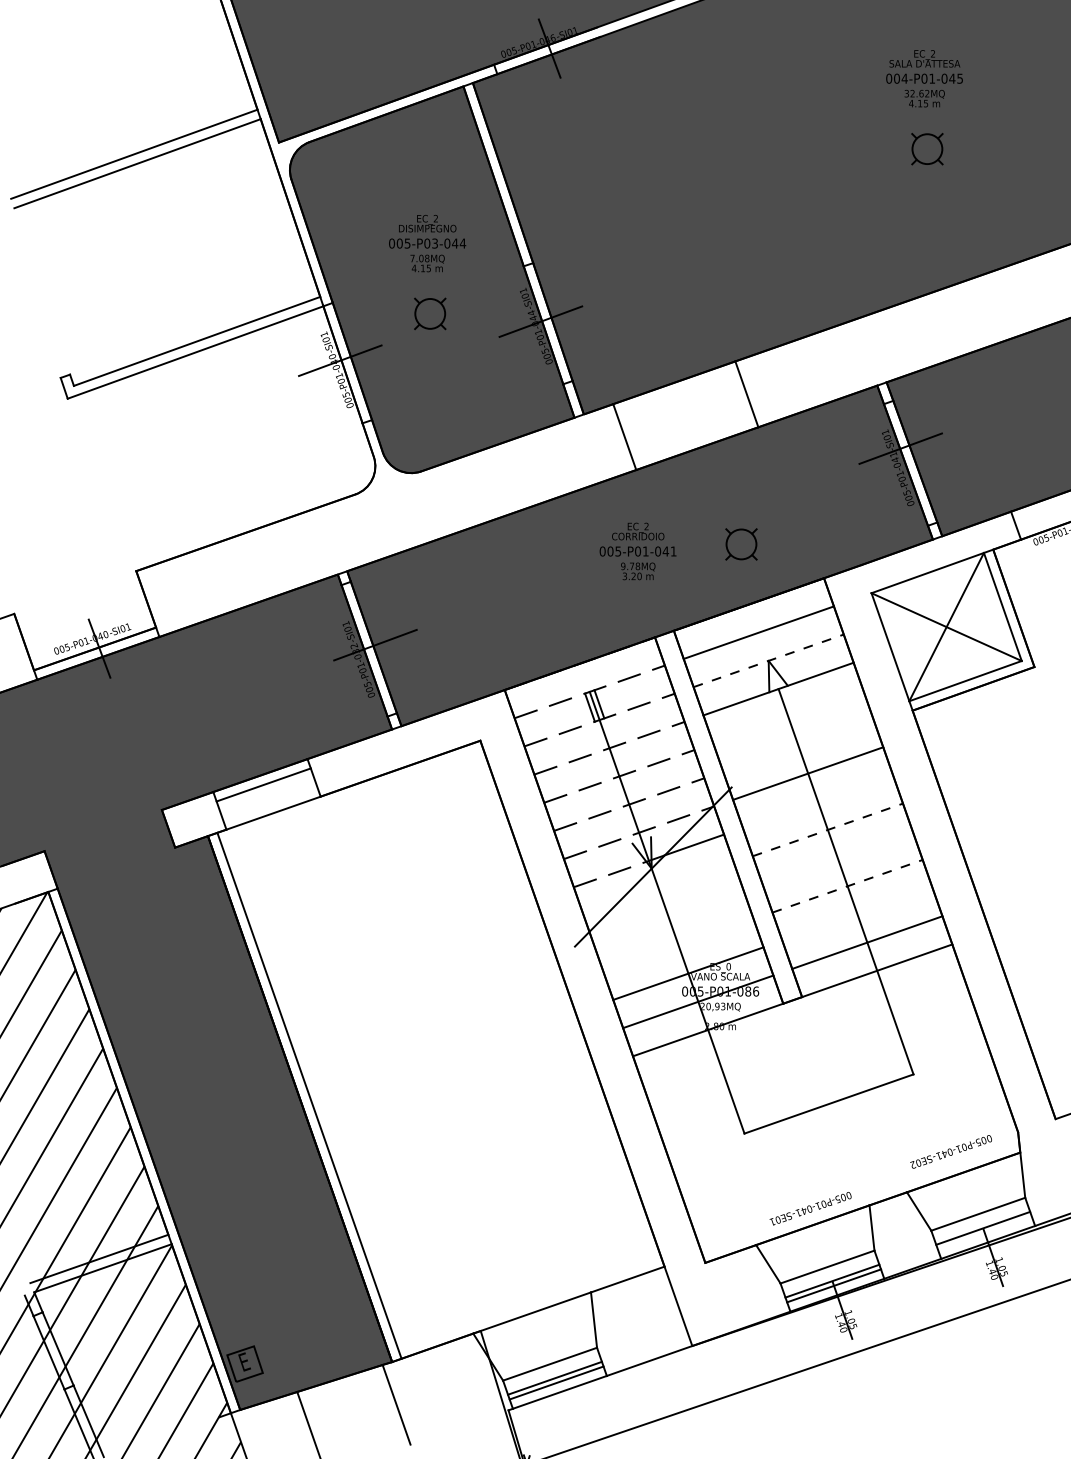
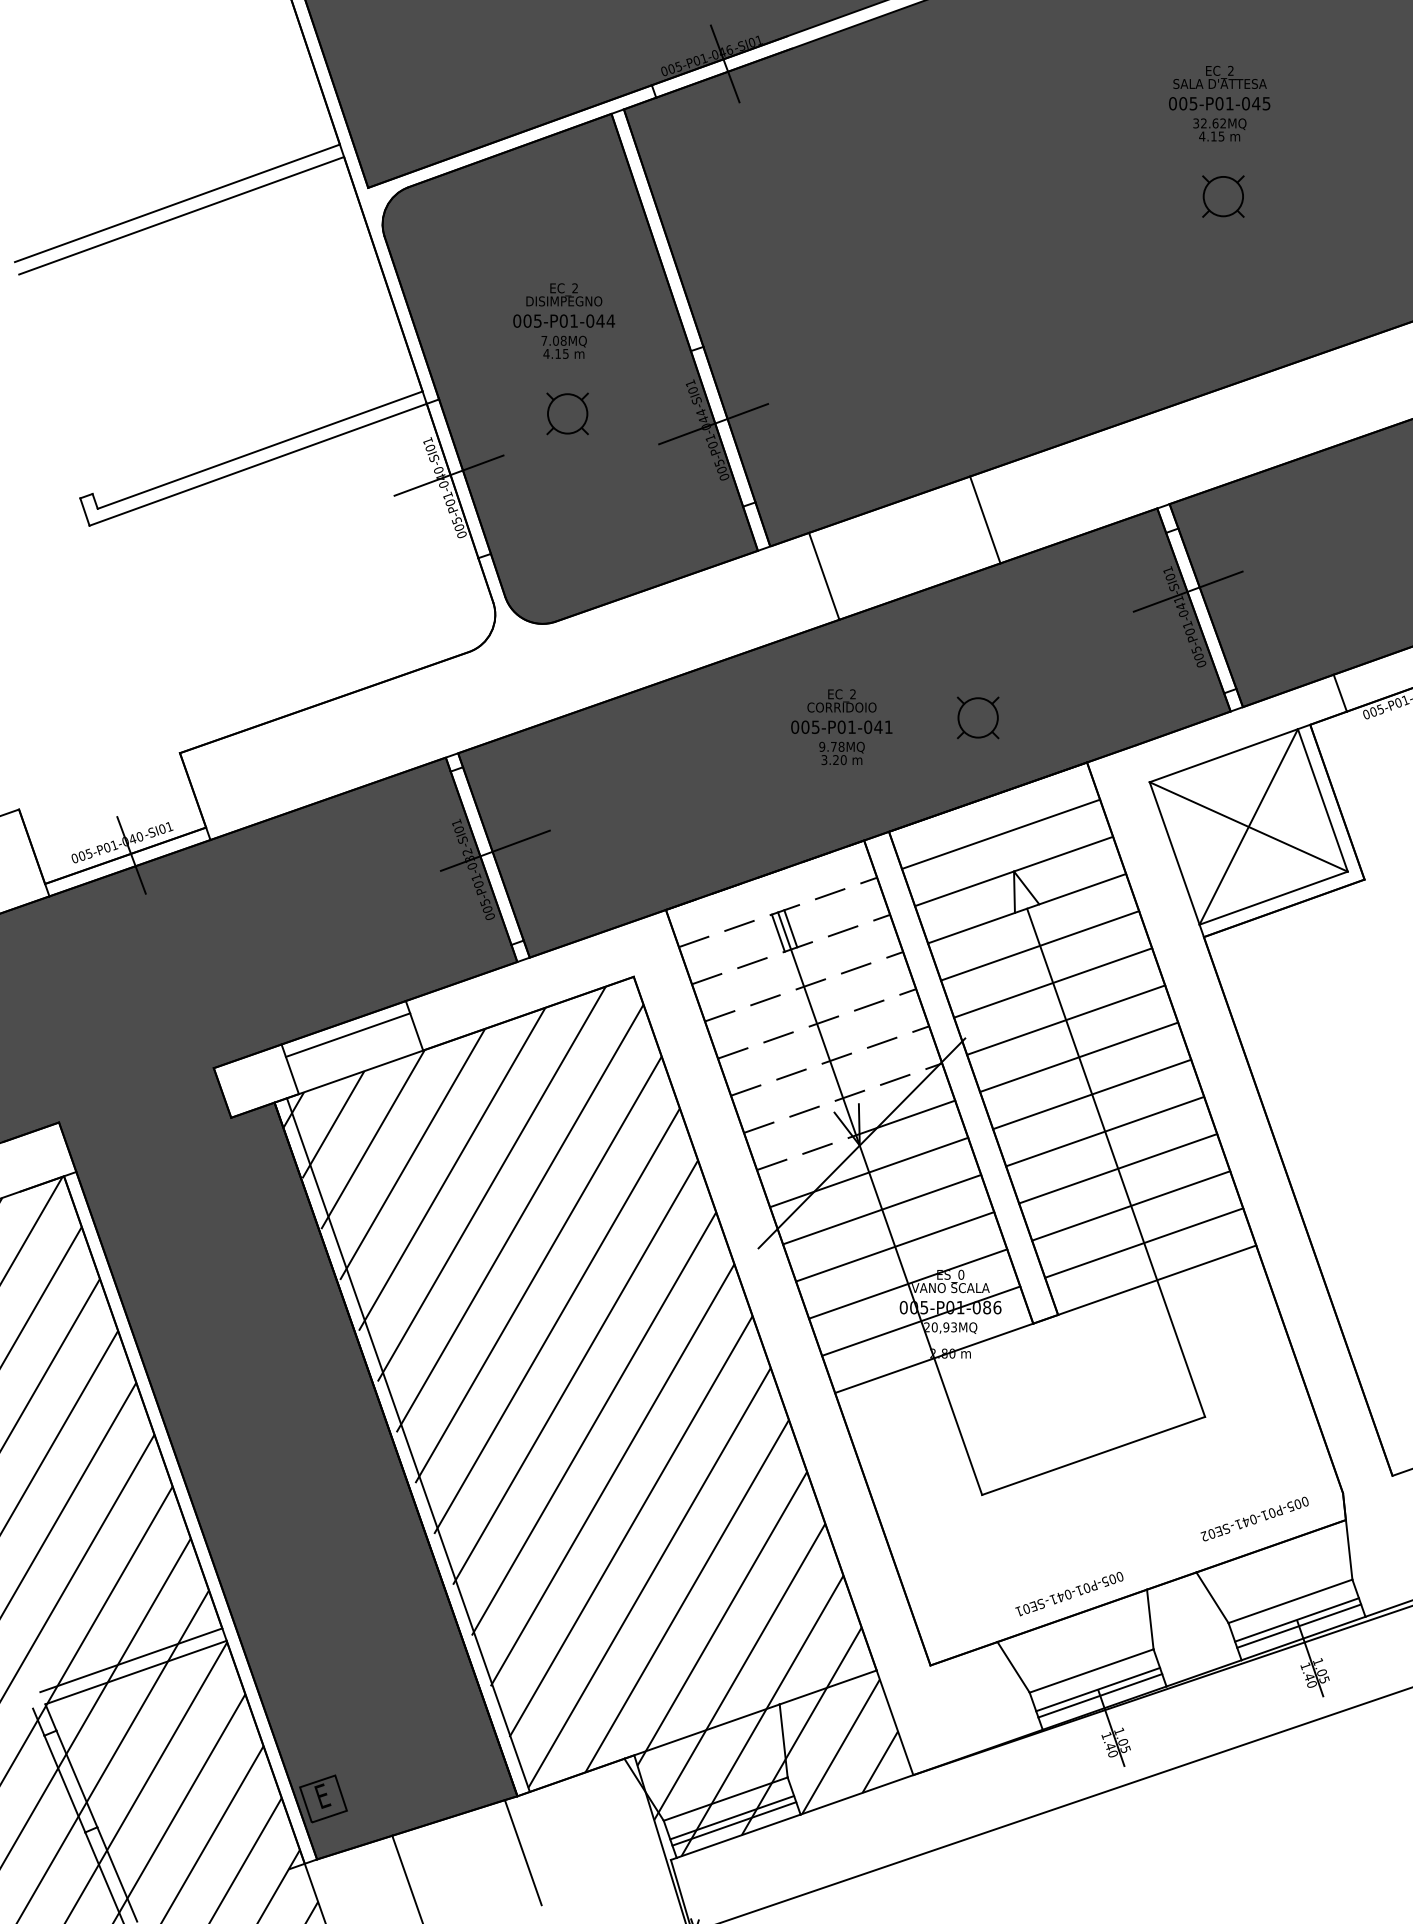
text: (904, 78) -> (1193, 103), 004-P01-045 -> 005-P01-045
text: (434, 243) -> (573, 321), 005-P03-044 -> 005-P01-044
line: (768, 660) -> (1013, 870), dashed -> solid
line: (788, 716) -> (1040, 944), added
line: (798, 745) -> (1053, 983), added
line: (817, 801) -> (1078, 1056), added
line: (827, 829) -> (1091, 1093), dashed -> solid
line: (837, 857) -> (1104, 1130), added
line: (847, 886) -> (1117, 1169), dashed -> solid
line: (658, 888) -> (868, 1171), added
line: (857, 914) -> (1131, 1205), added
line: (668, 916) -> (881, 1208), added
line: (678, 945) -> (895, 1246), added
hatch: (447, 1077) -> (590, 1420), added
line: (984, 1232) -> (1298, 1625), added

